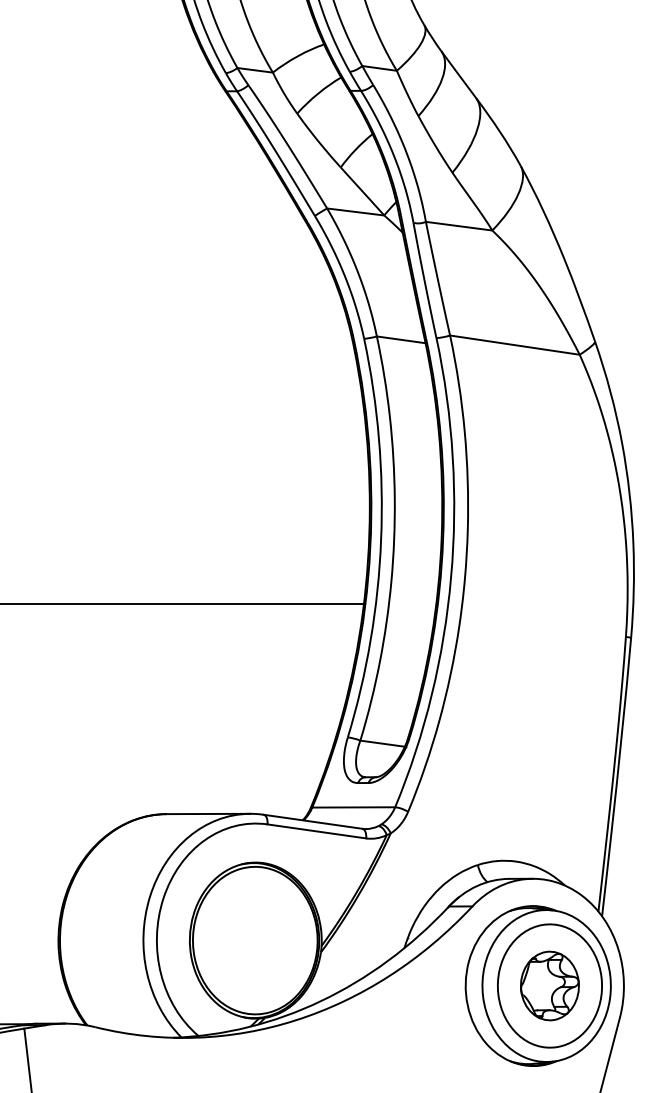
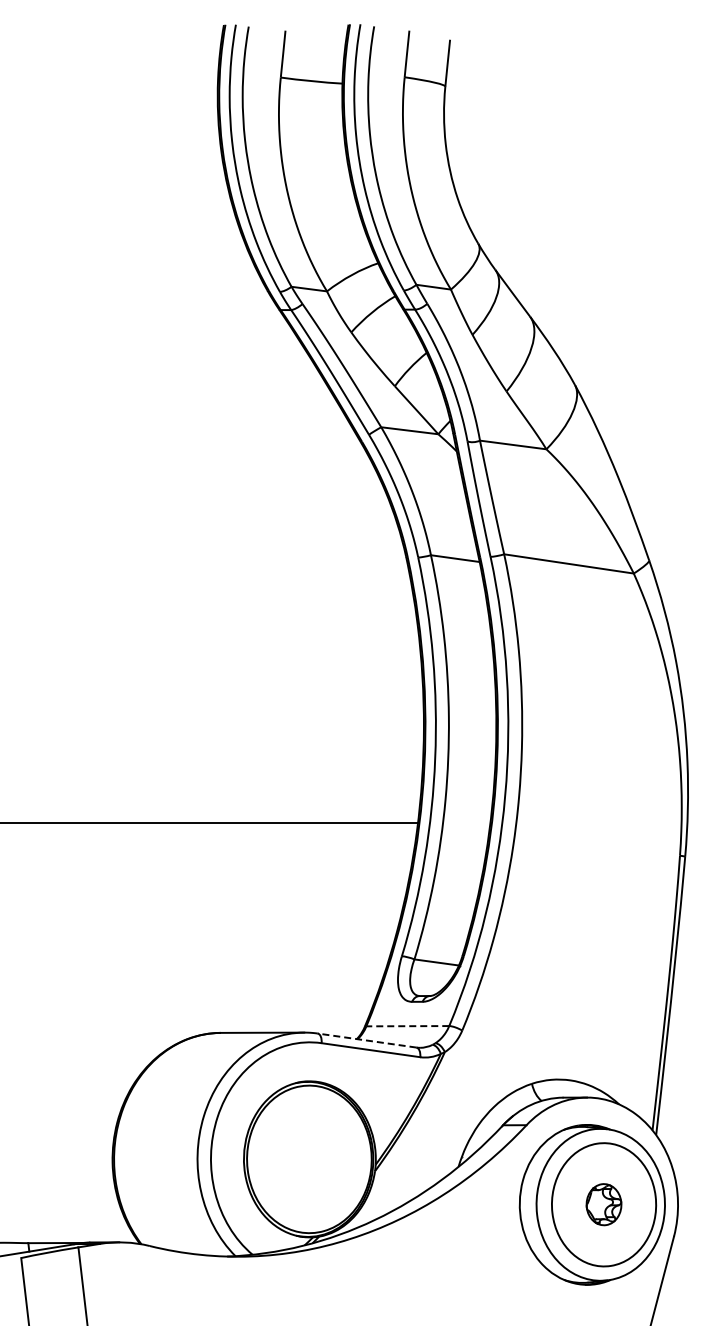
line: (353, 807) -> (407, 1026), solid -> dashed
line: (313, 821) -> (367, 1040), solid -> dashed
part: (549, 985) -> (603, 1204), size x0.6

